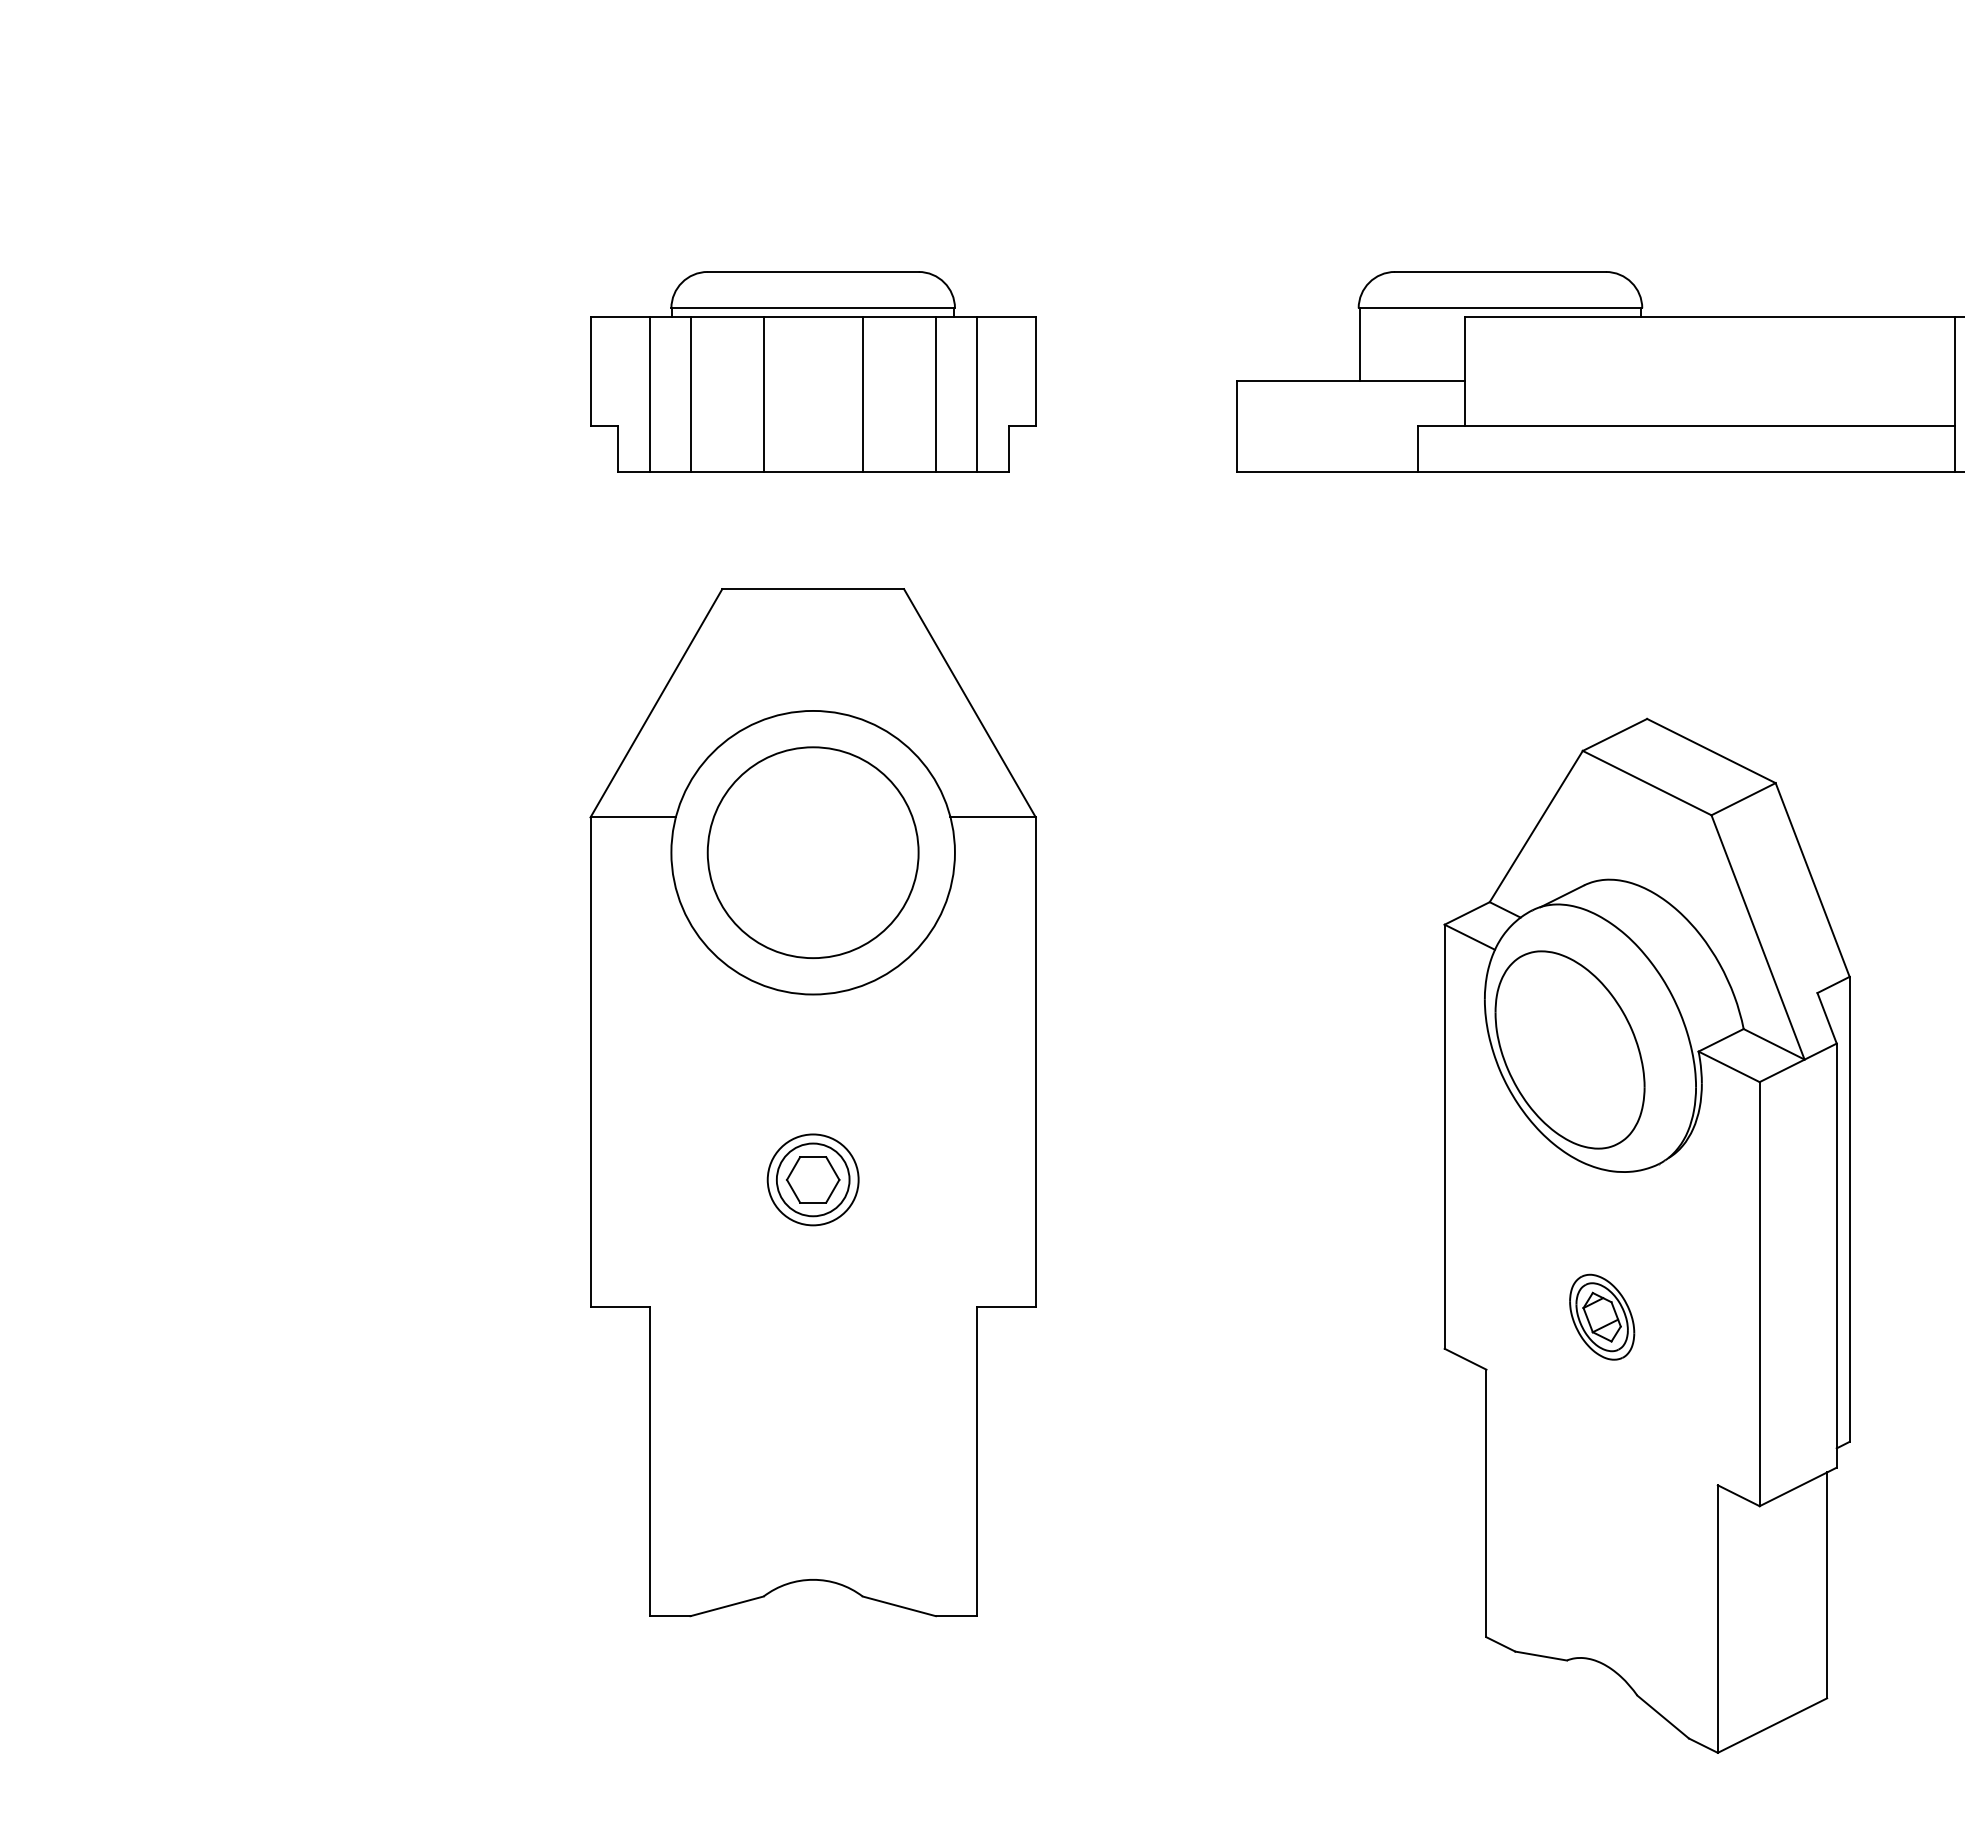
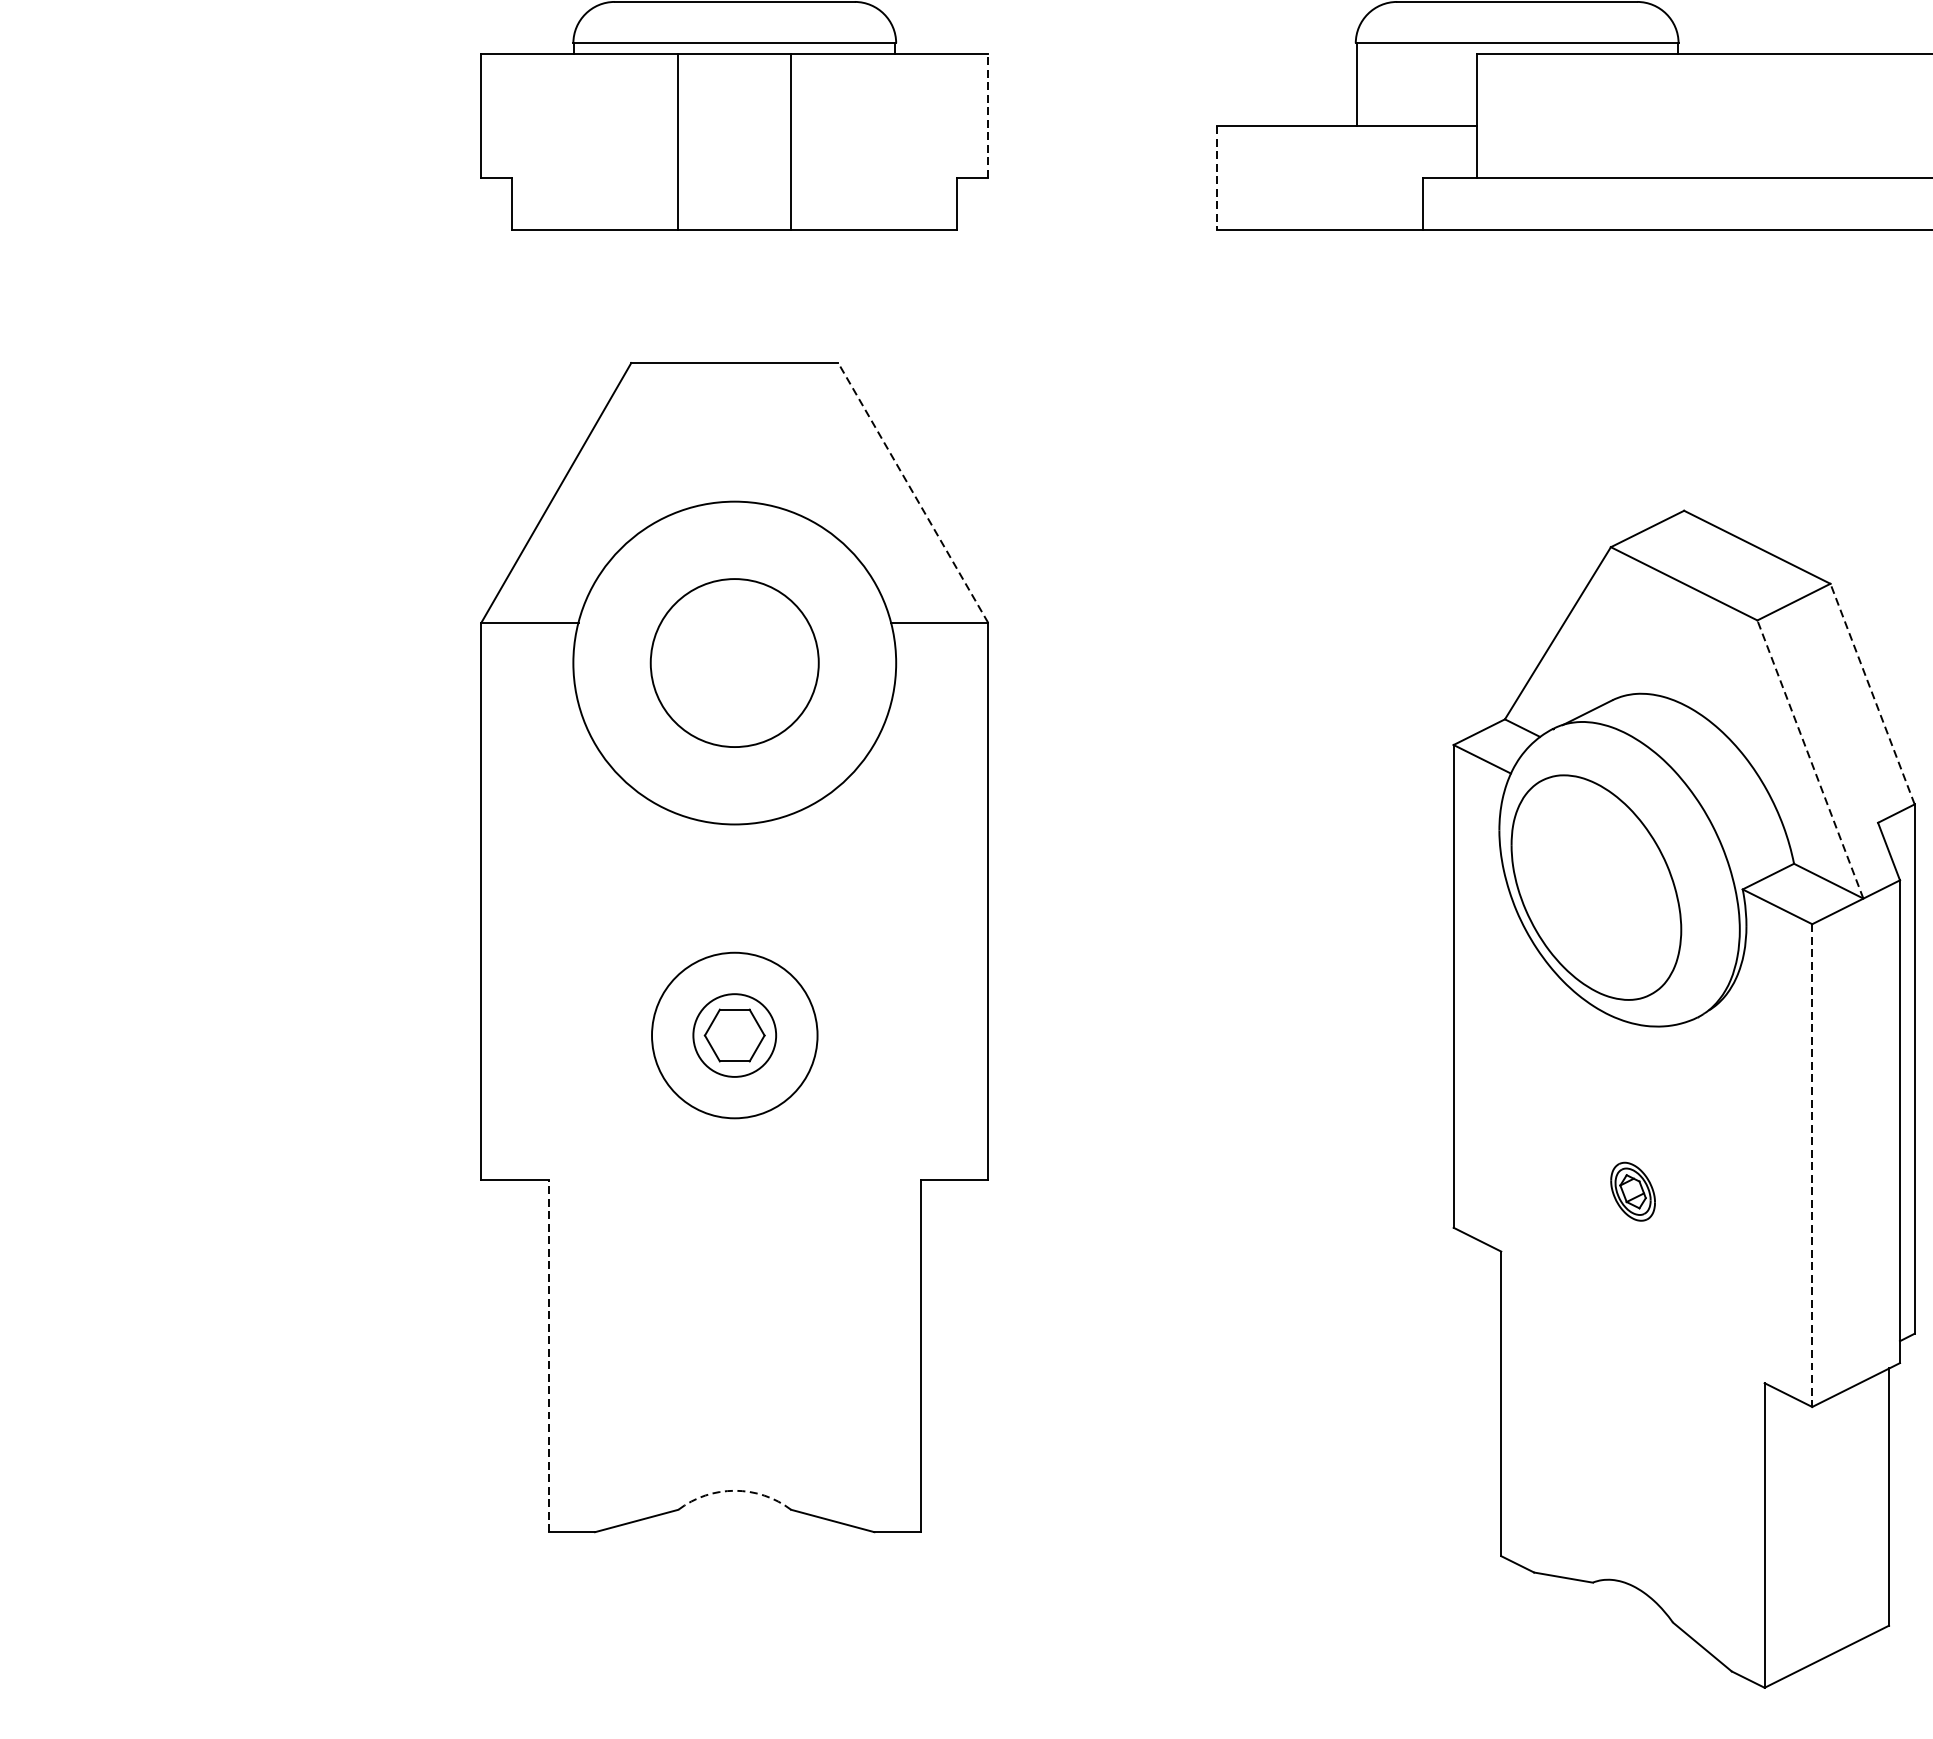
line: (1035, 371) -> (987, 115), solid -> dashed
line: (649, 394) -> (548, 141), removed
line: (690, 394) -> (595, 141), removed
line: (935, 394) -> (874, 141), removed
line: (976, 394) -> (920, 141), removed
line: (1236, 426) -> (1216, 177), solid -> dashed
line: (969, 703) -> (912, 493), solid -> dashed
circle: (812, 852) -> (733, 662), size x0.7
line: (1812, 880) -> (1872, 694), solid -> dashed
line: (1758, 937) -> (1810, 759), solid -> dashed
circle: (812, 1179) -> (733, 1035), size x1.6
line: (1759, 1294) -> (1812, 1165), solid -> dashed
part: (1602, 1316) -> (1633, 1191), size x0.6
line: (649, 1461) -> (548, 1356), solid -> dashed
arc: (813, 1579) -> (735, 1490), solid -> dashed

